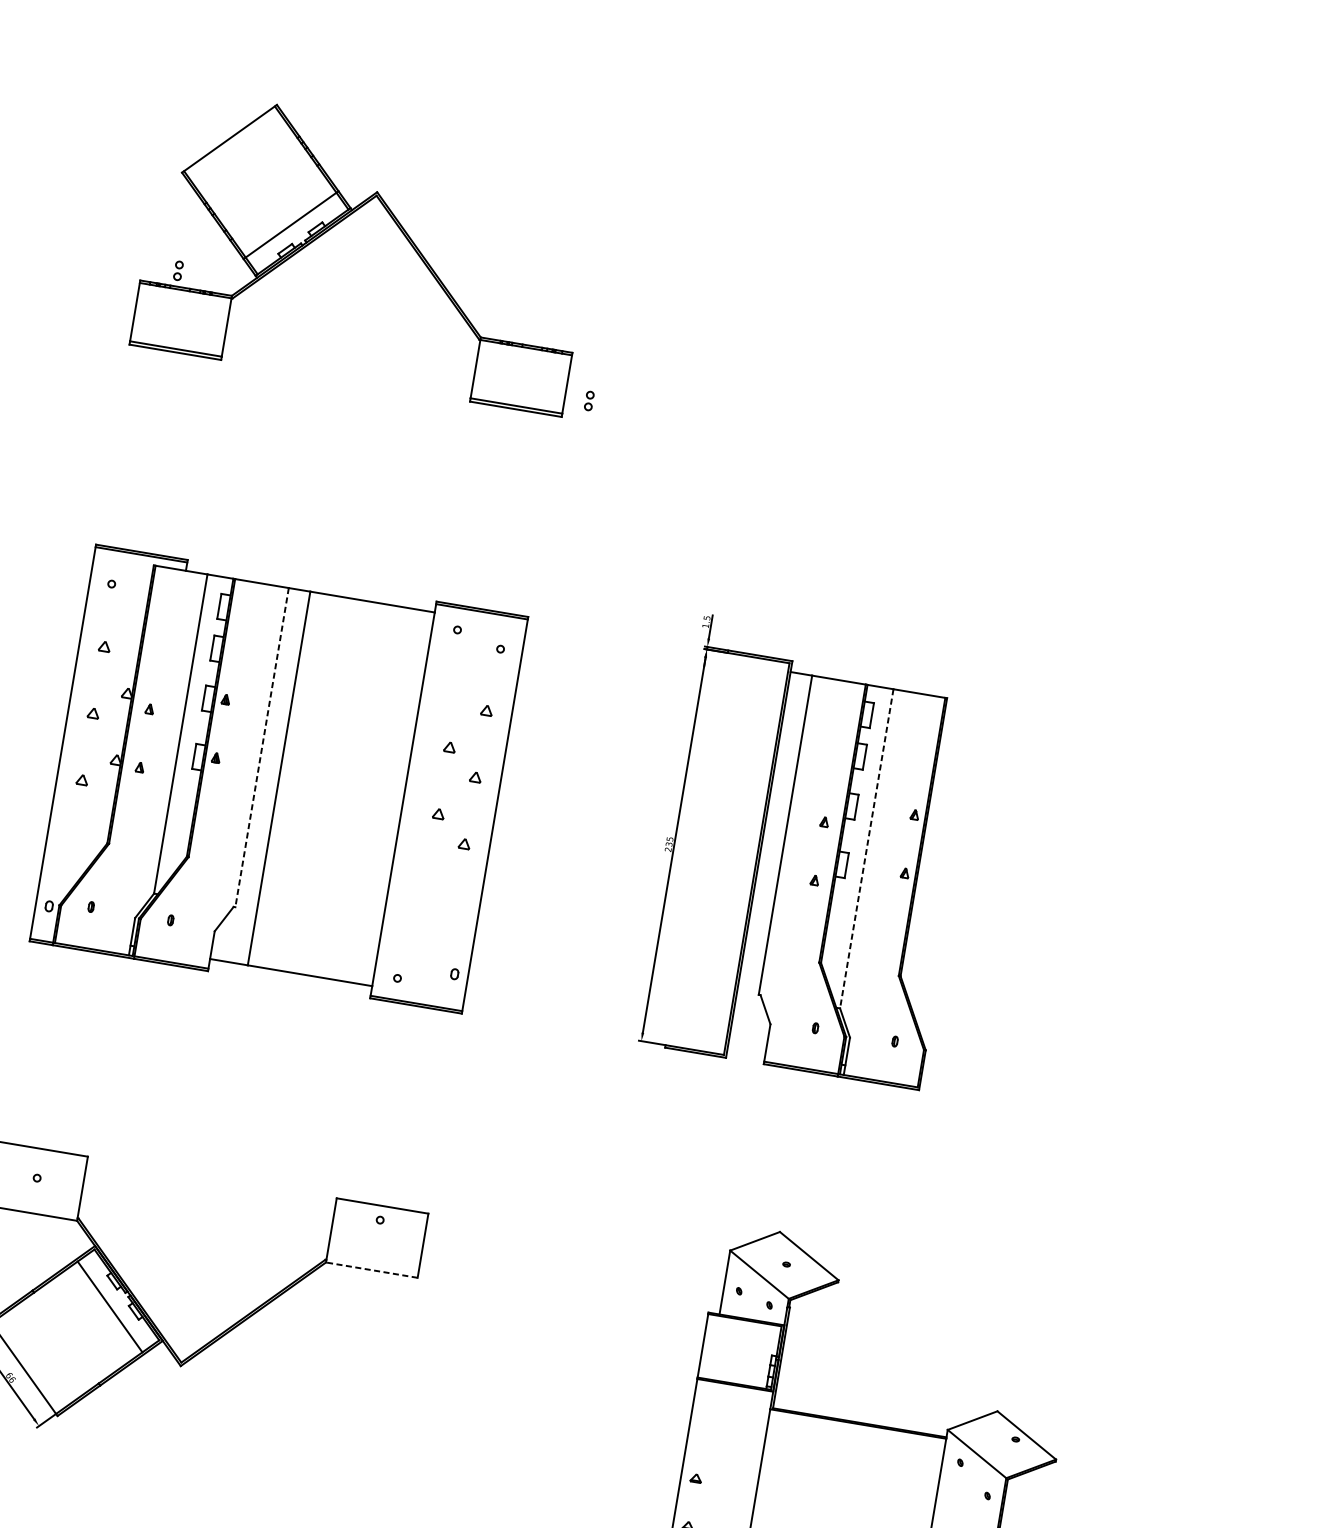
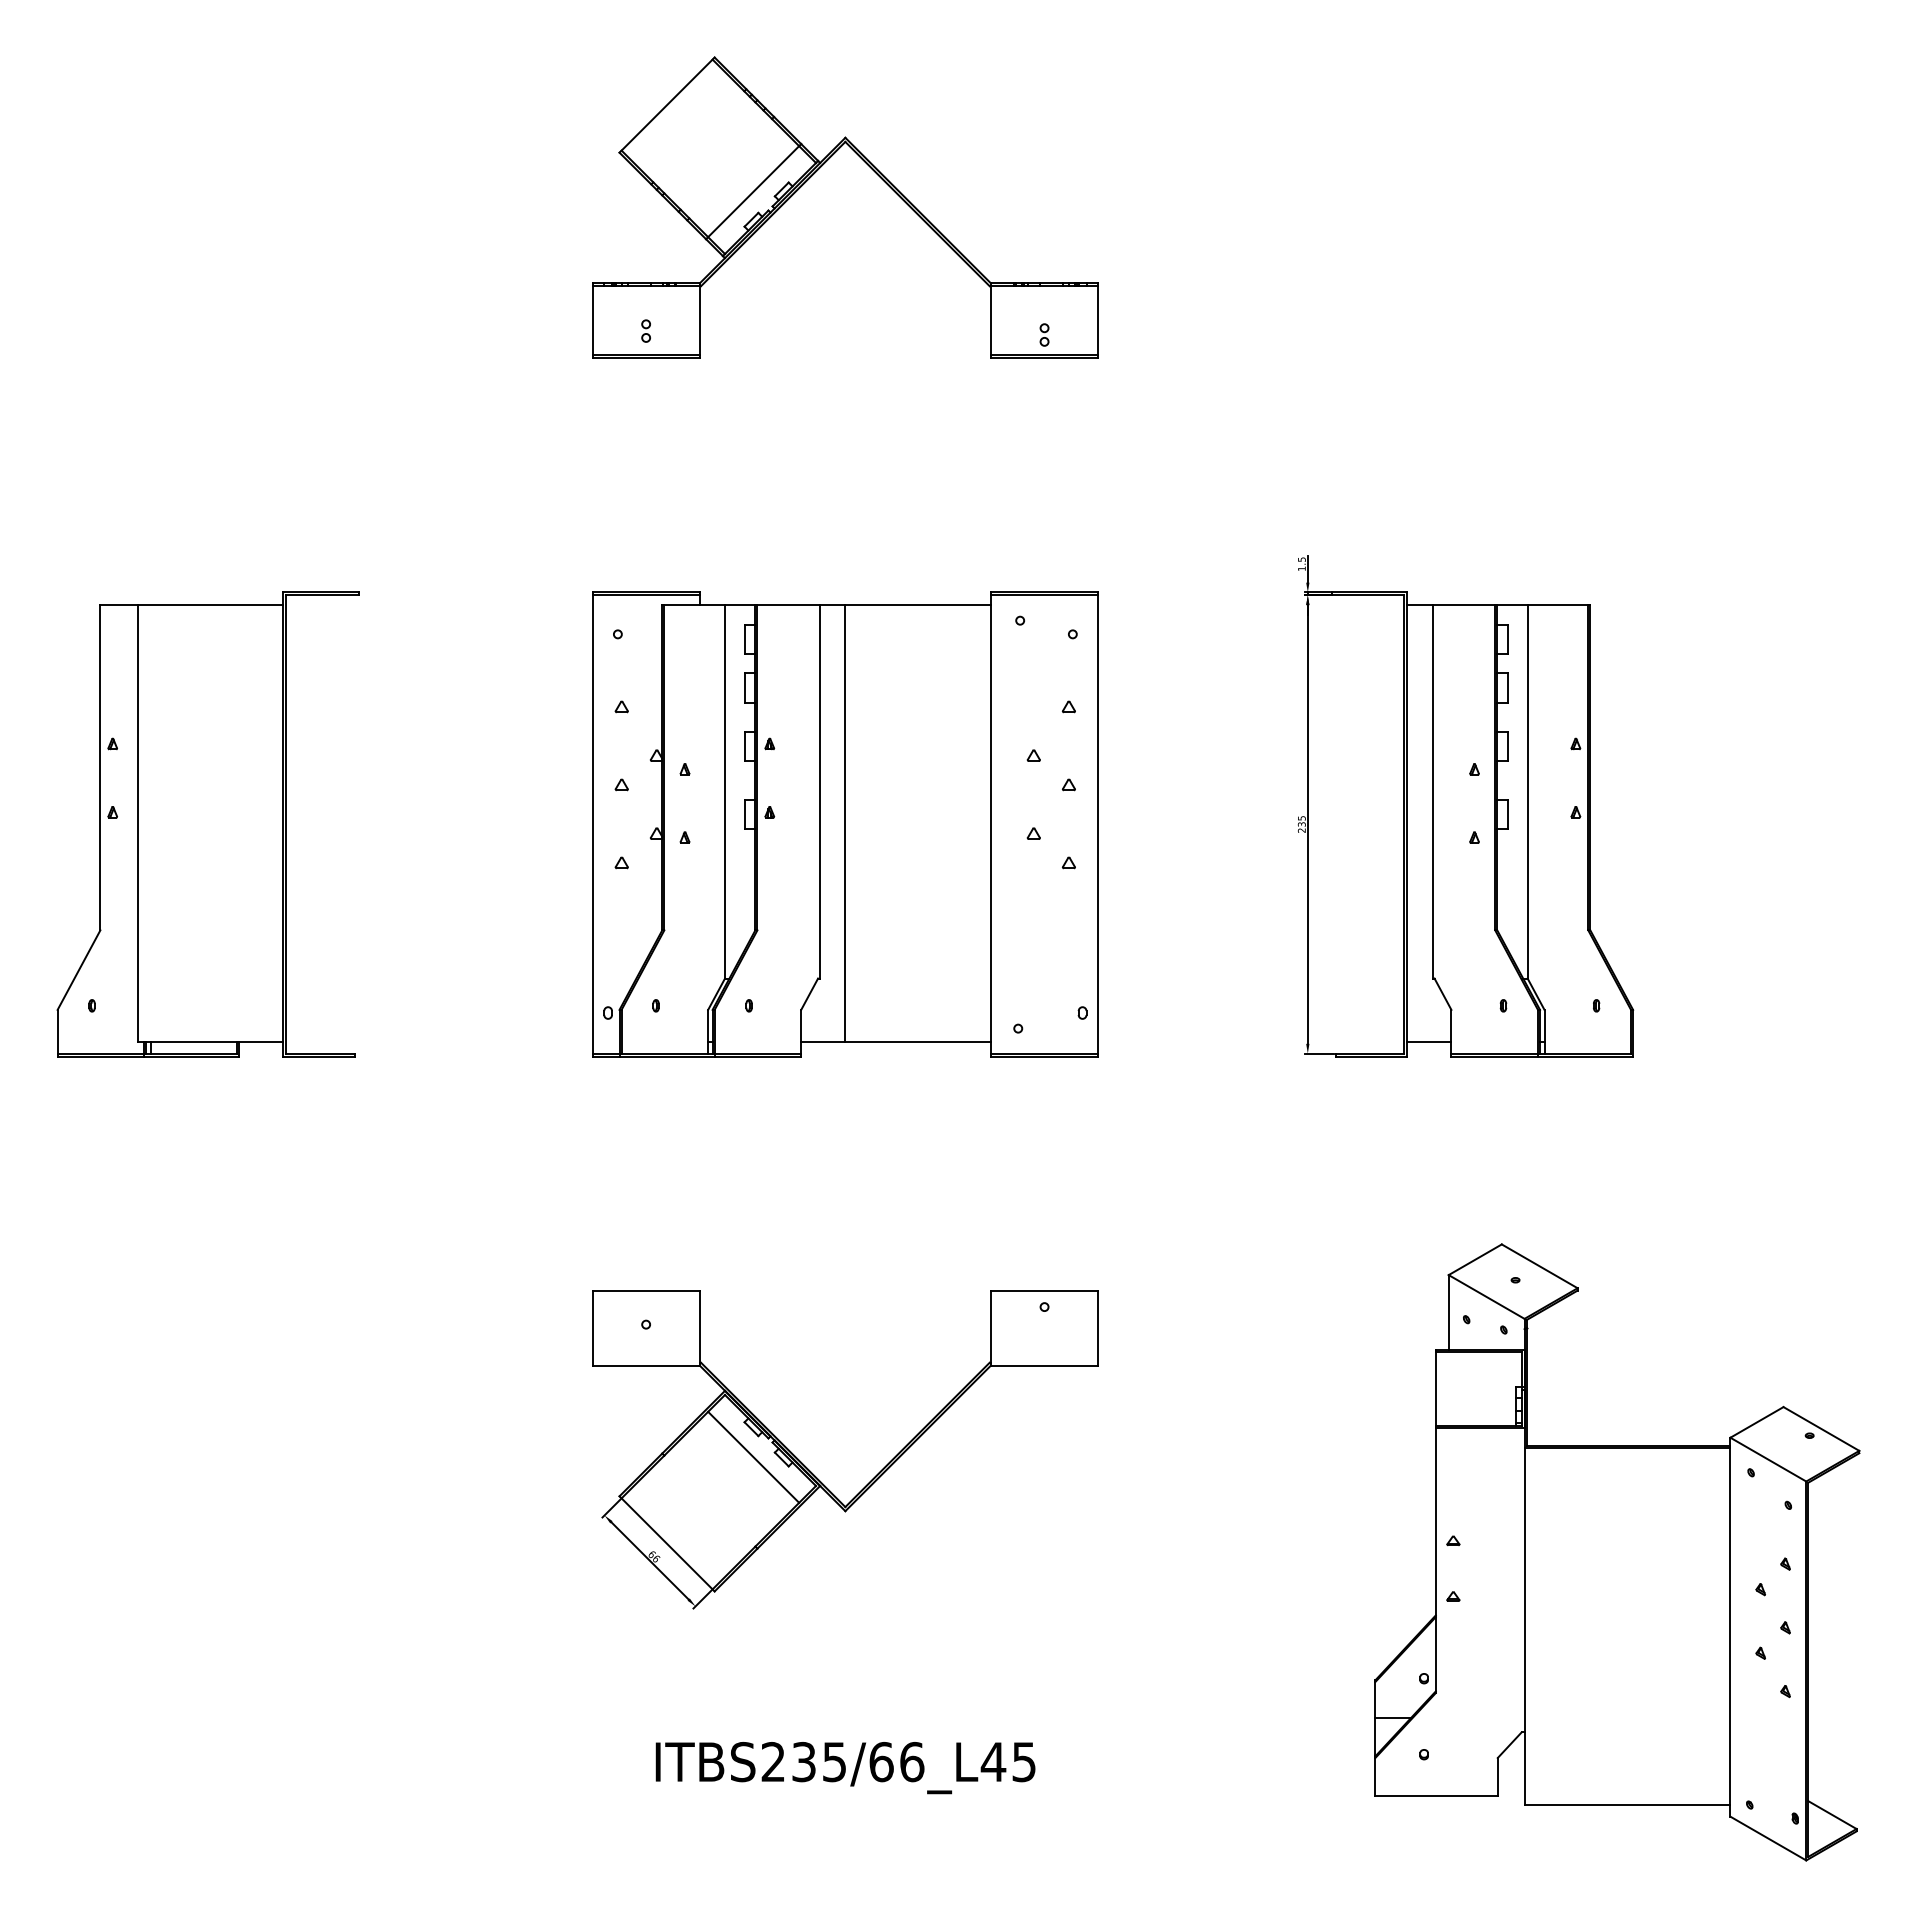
part: (177, 270) -> (645, 330), moved
part: (589, 400) -> (1044, 334), moved
line: (262, 747) -> (820, 791), dashed -> solid
line: (866, 848) -> (1527, 791), dashed -> solid
line: (747, 1049) -> (1429, 1042), added
line: (371, 1270) -> (1044, 1365), dashed -> solid

